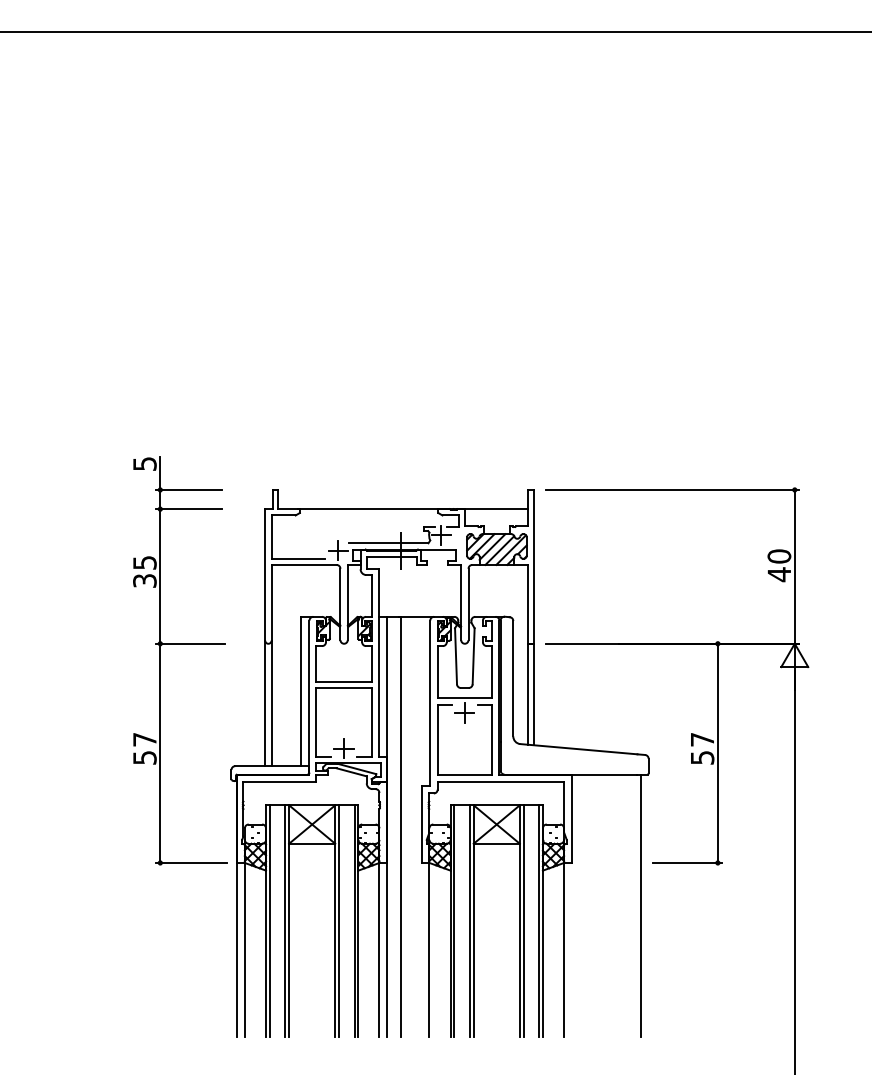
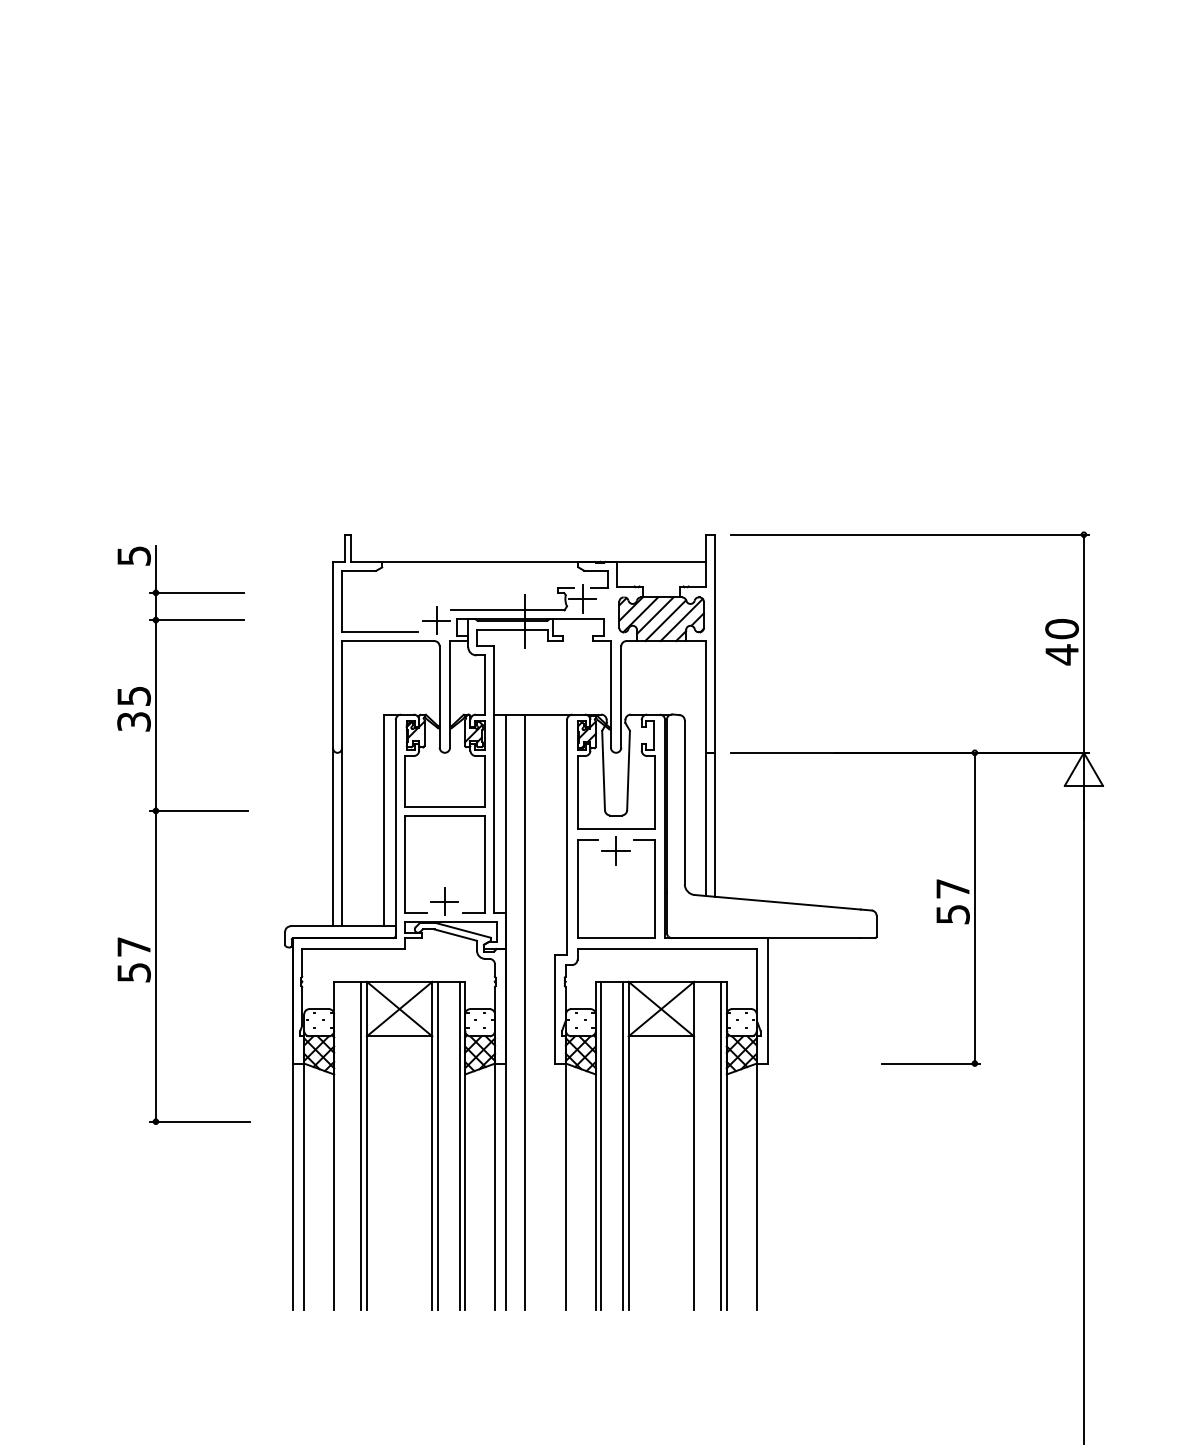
part: (180, 644) -> (184, 811), moved
line: (640, 905) -> (865, 1123), removed
line: (269, 920) -> (339, 1145), removed
line: (523, 920) -> (699, 1145), removed

